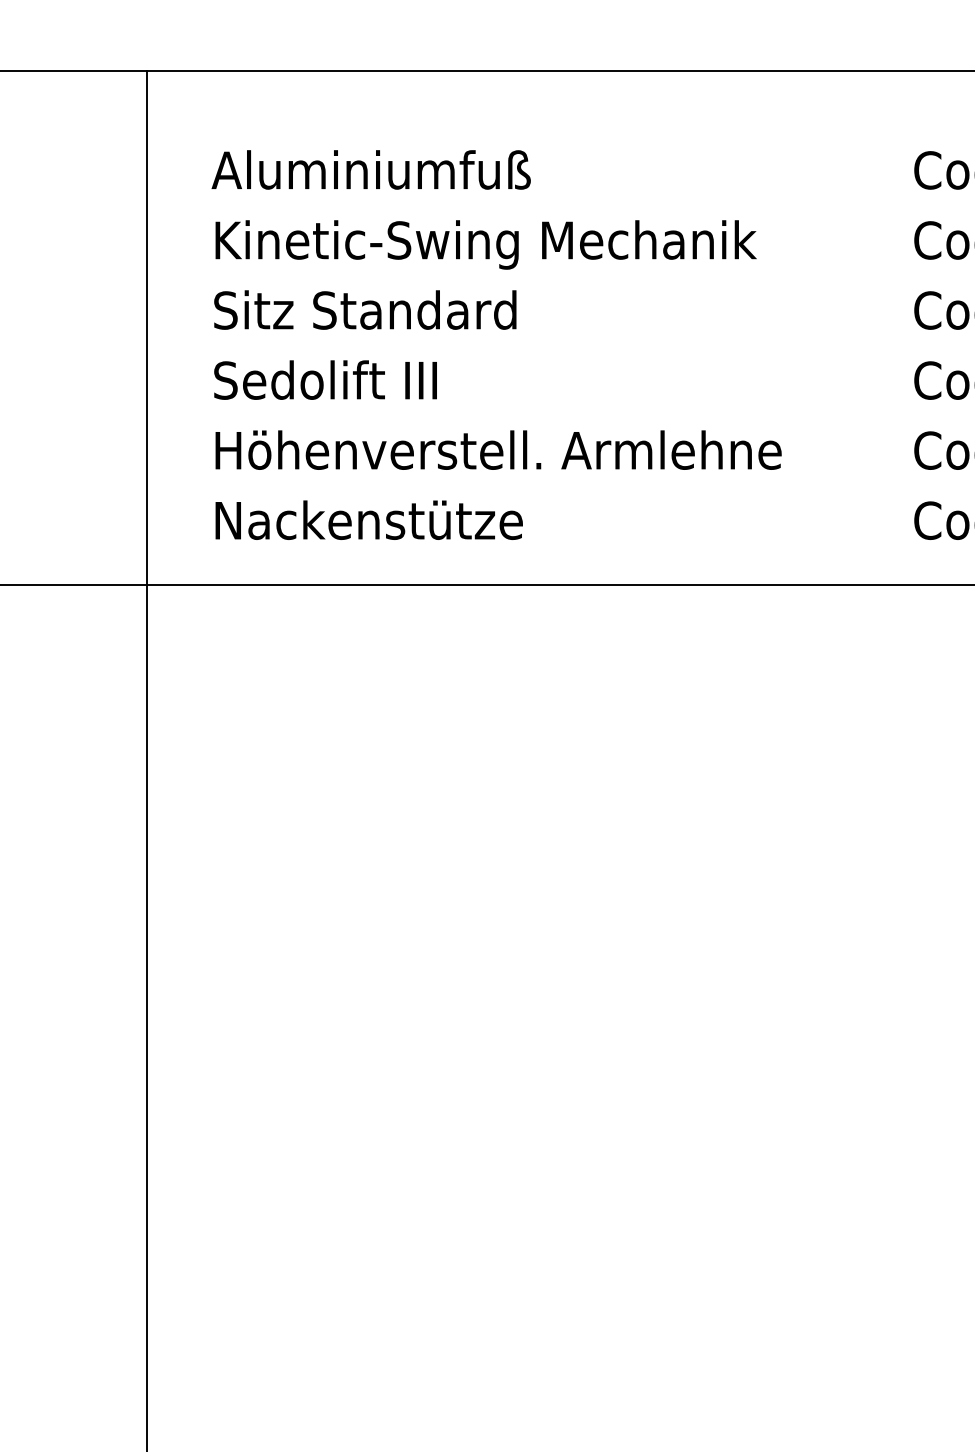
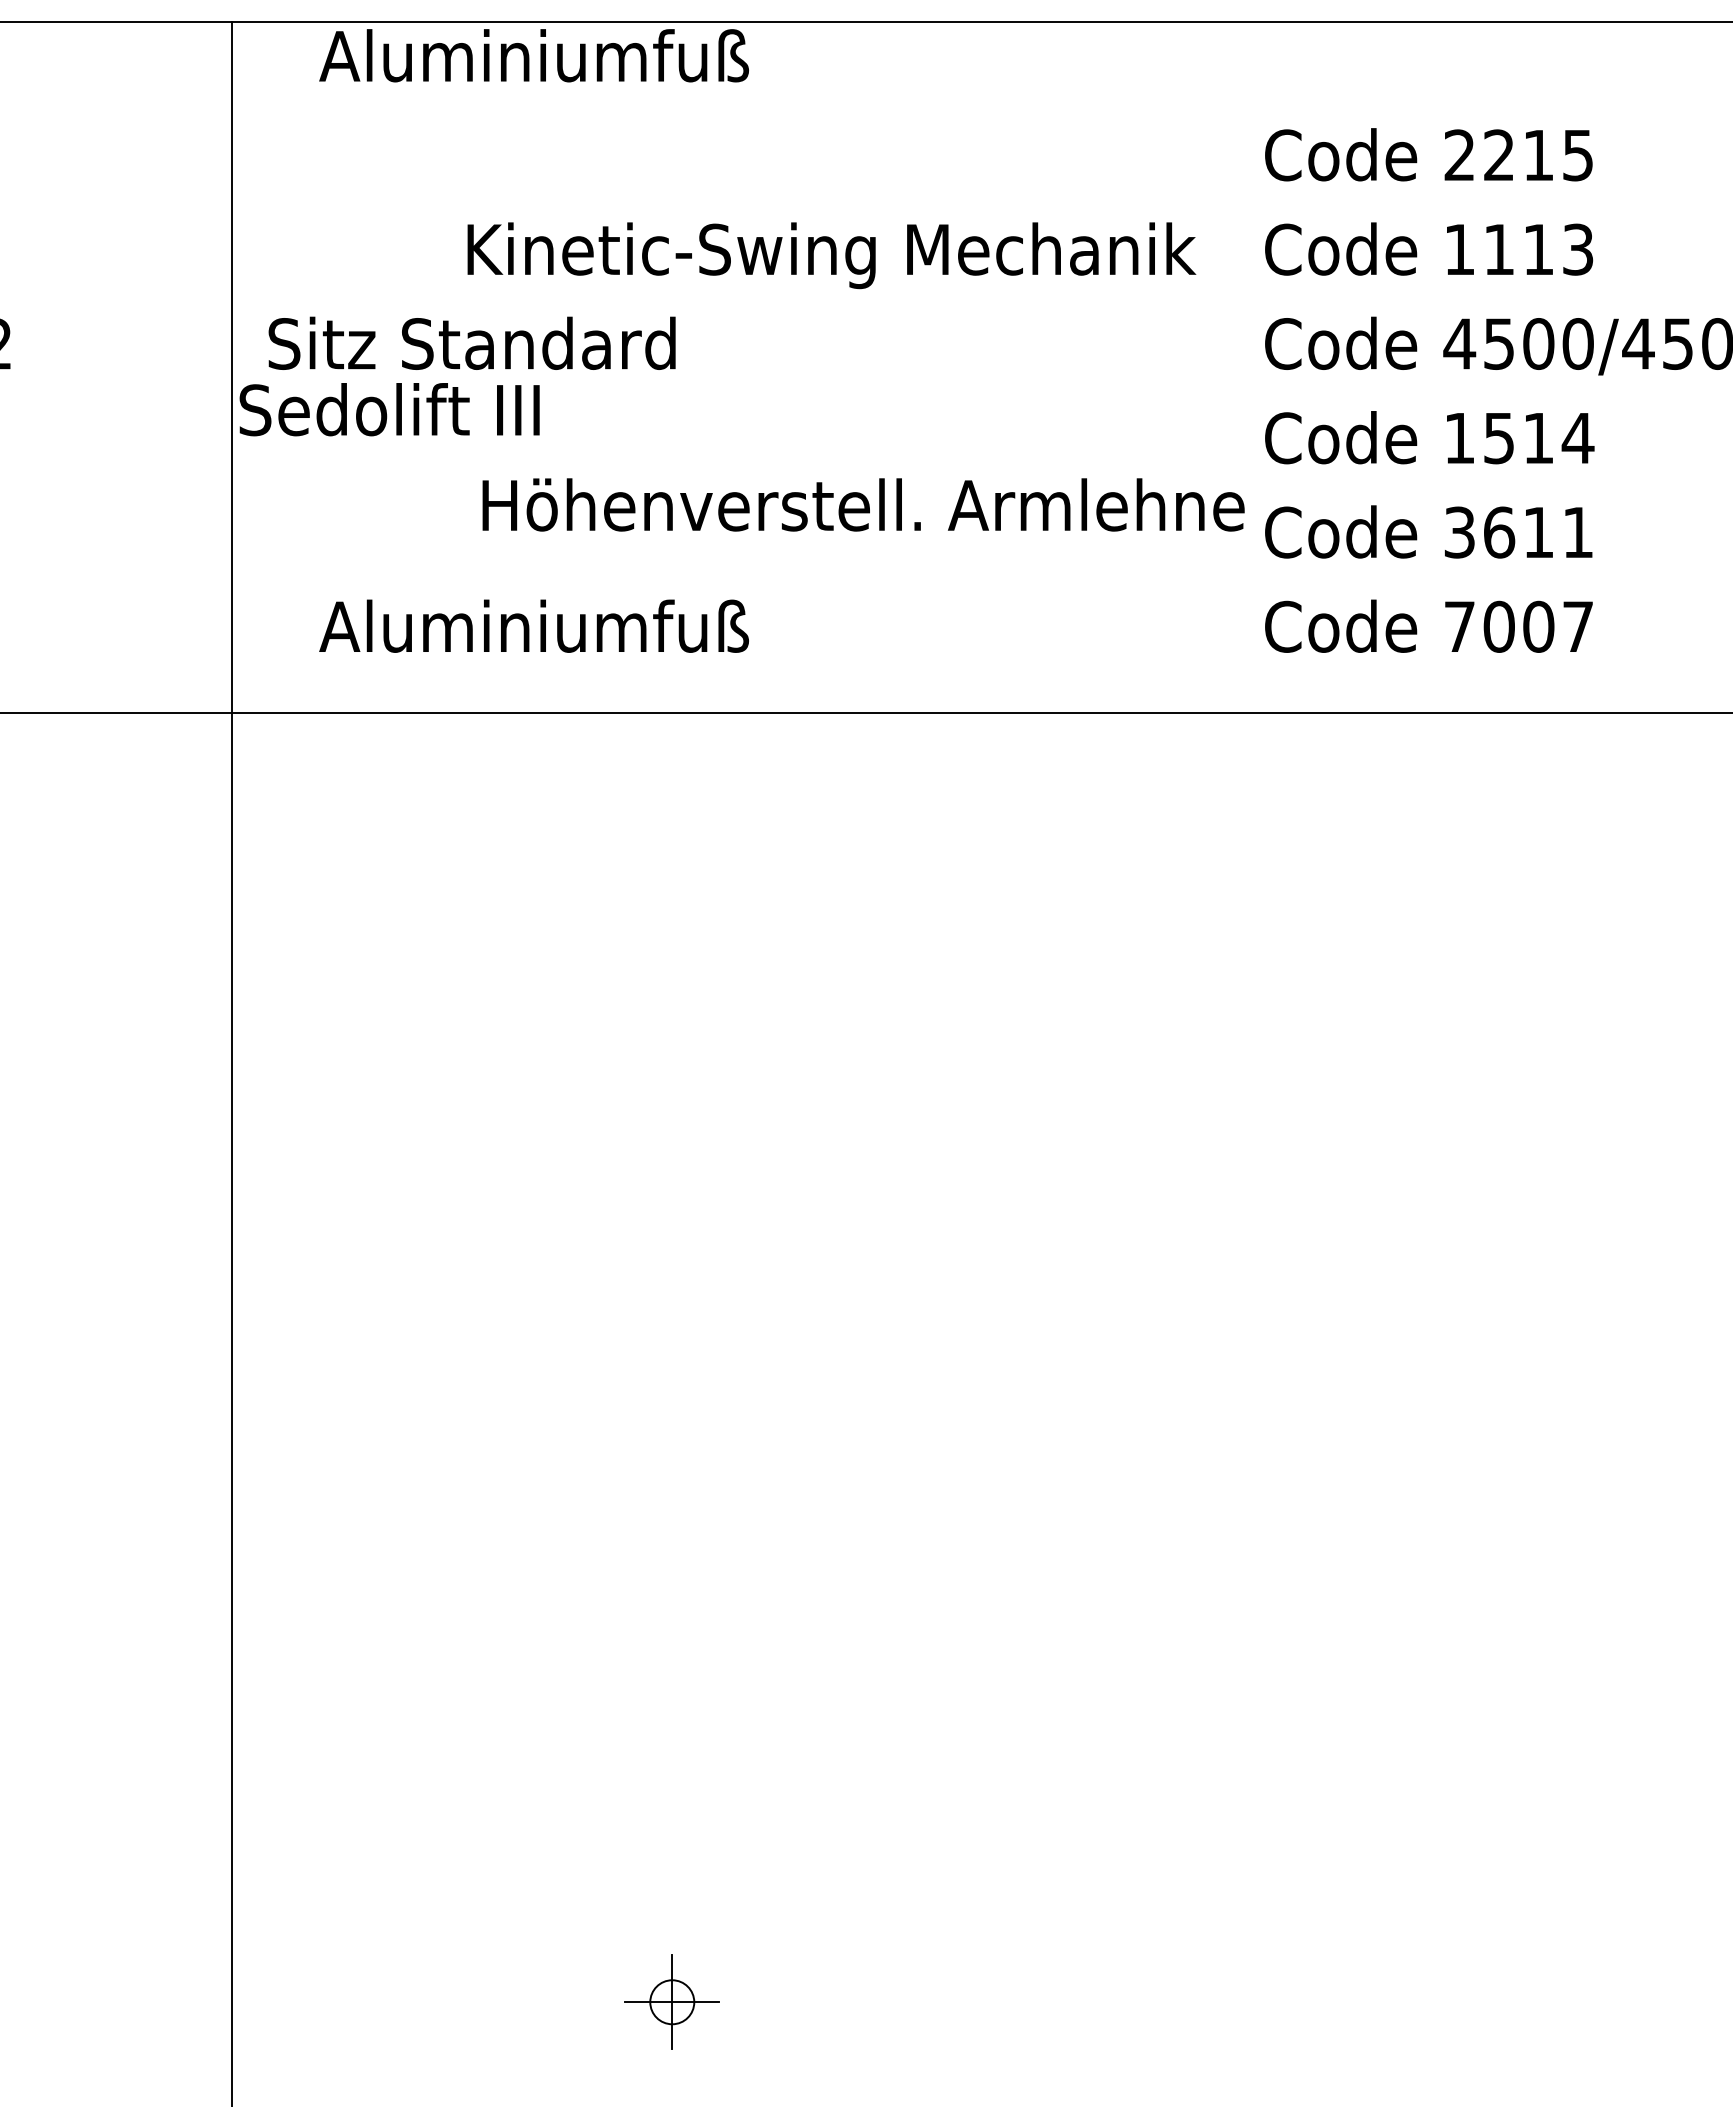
text: (370, 169) -> (533, 55), moved
text: (485, 244) -> (831, 255), moved
text: (364, 309) -> (471, 342), moved
text: (325, 380) -> (389, 409), moved
text: (498, 449) -> (863, 504), moved
text: (370, 519) -> (533, 625), Nackenstütze -> Aluminiumfuß

